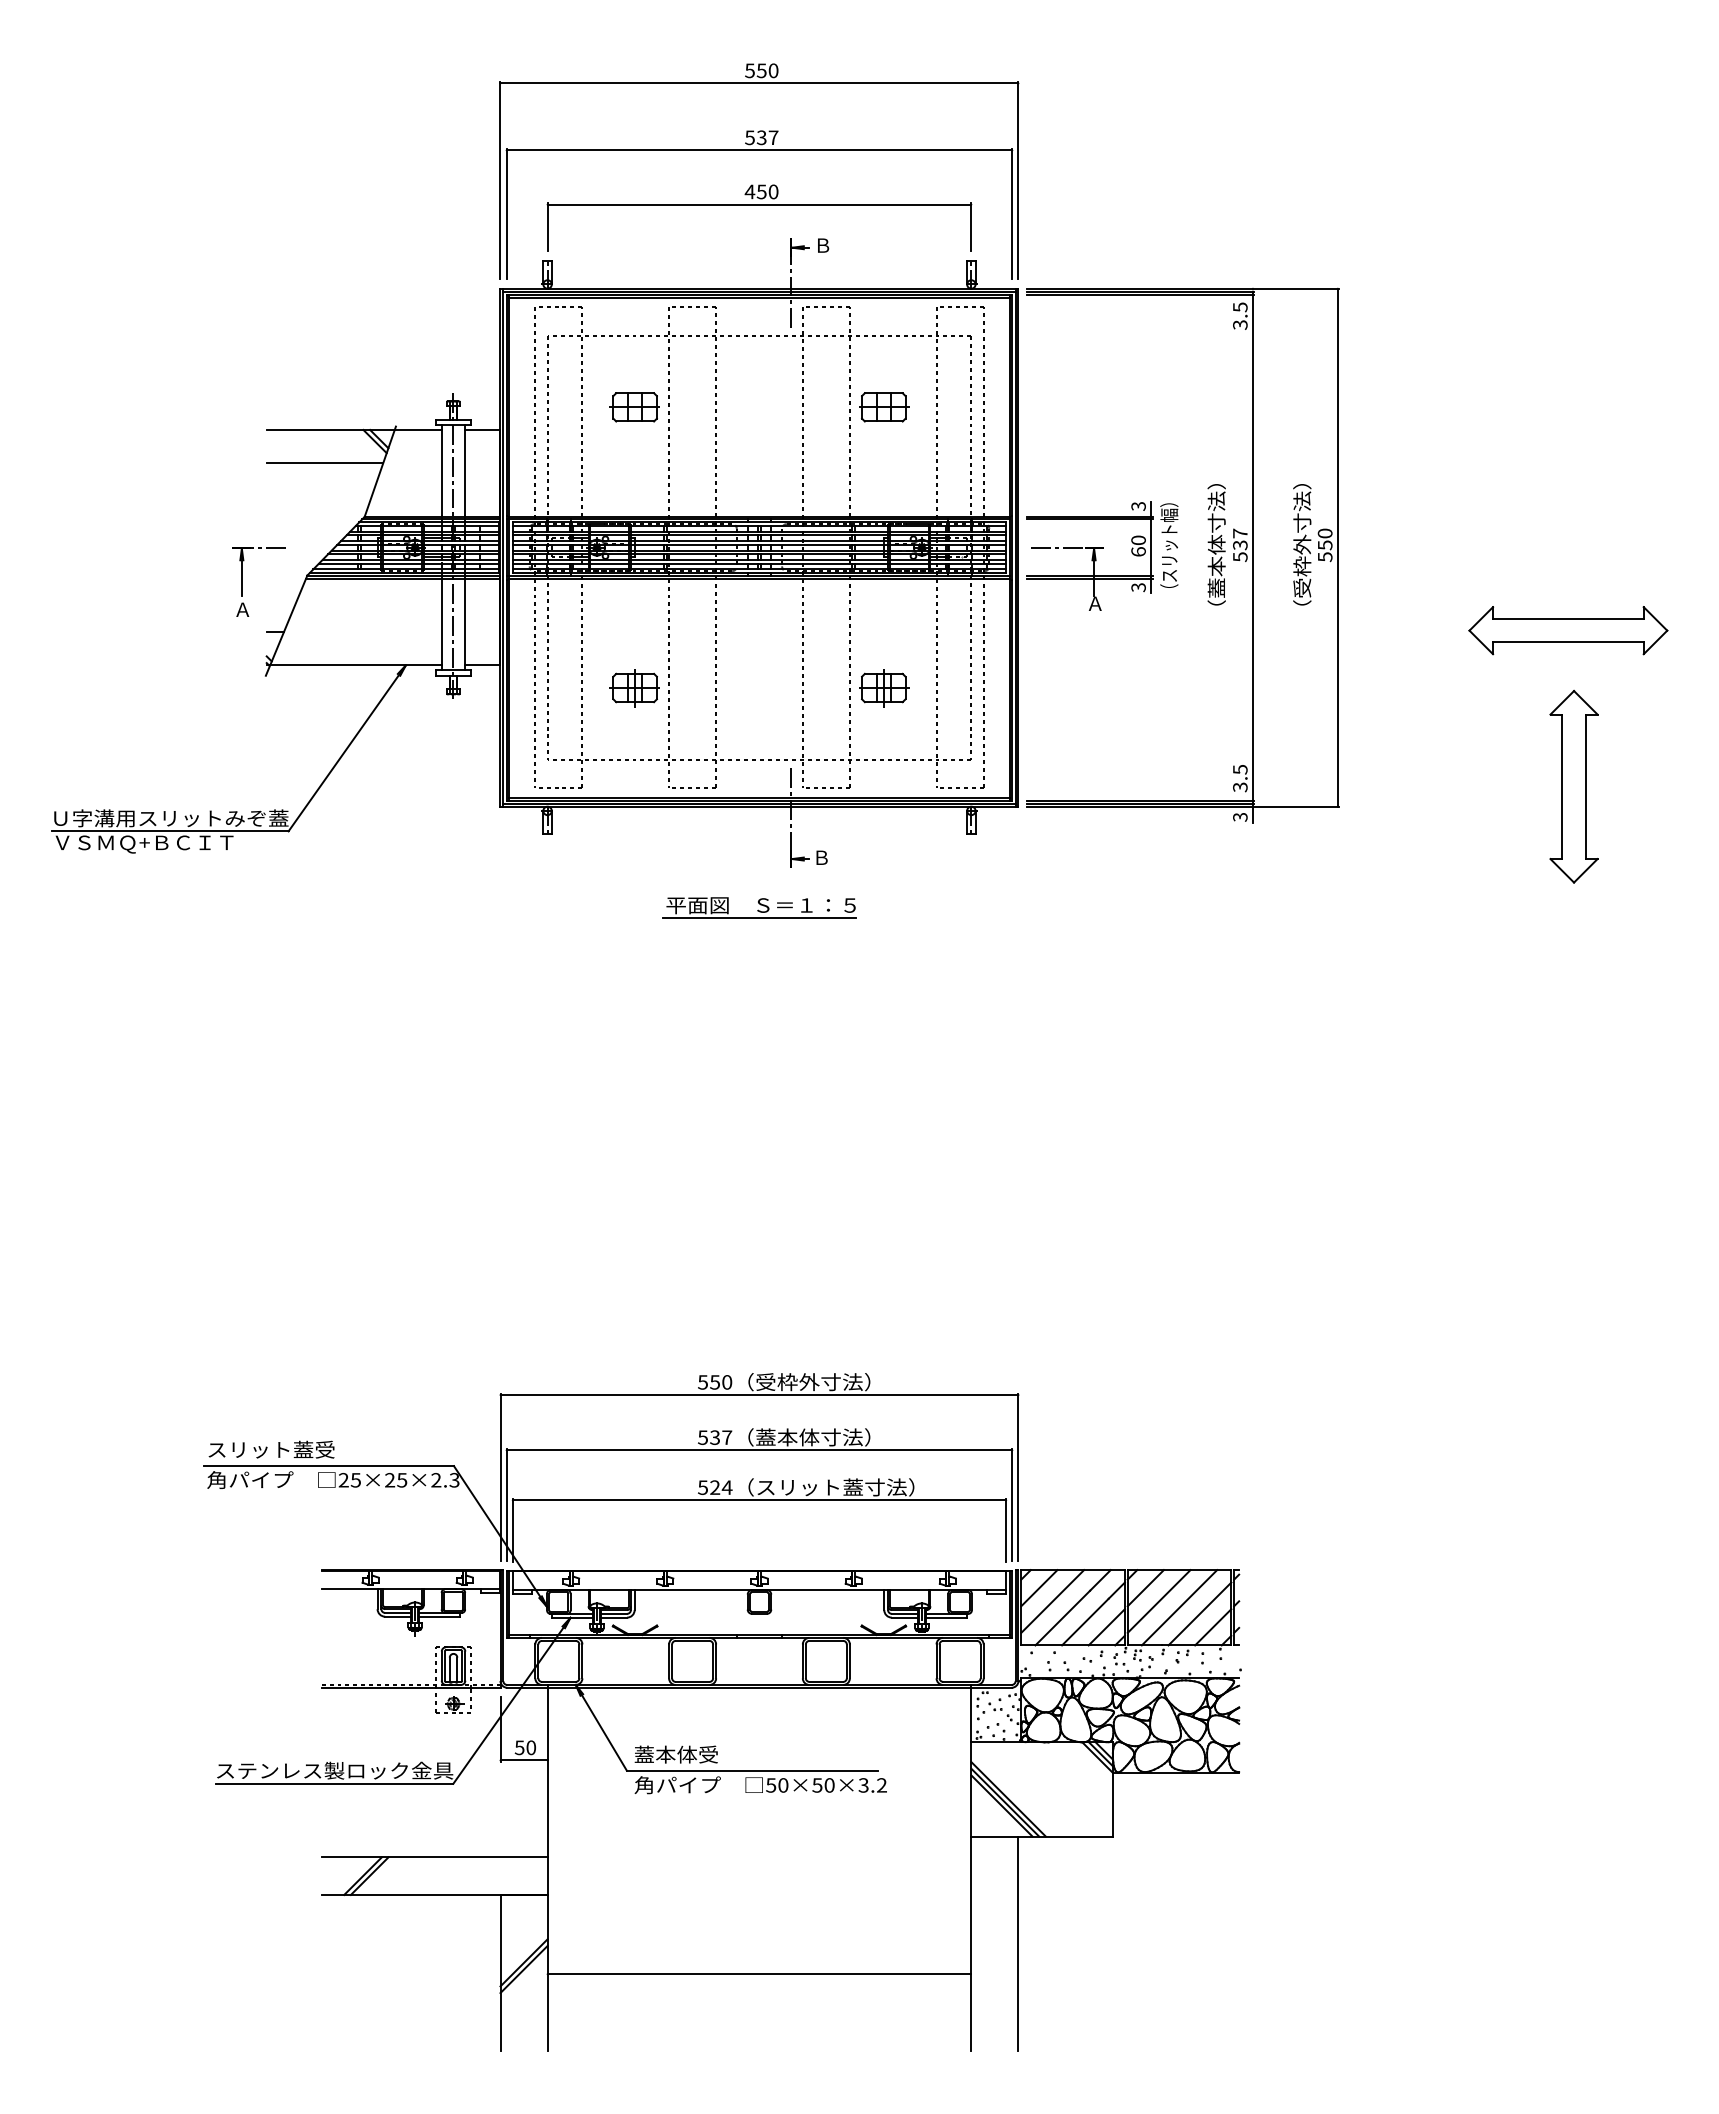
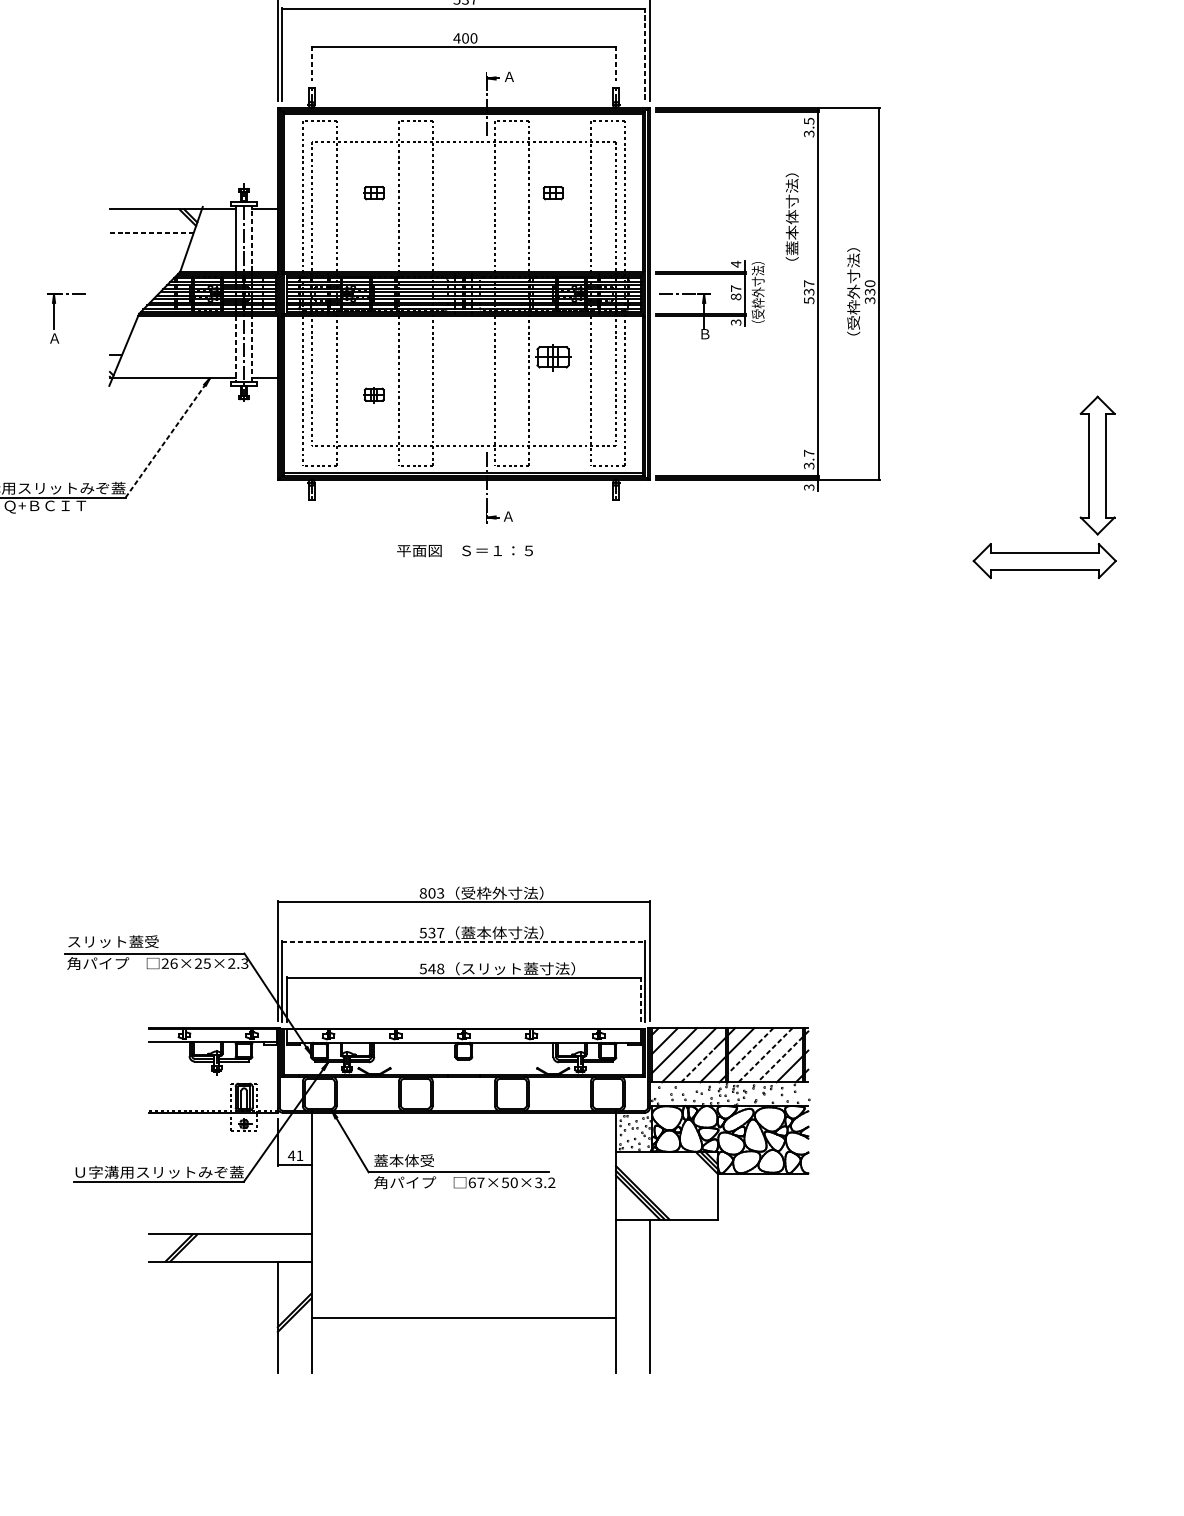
text: (761, 191) -> (465, 38), 450 -> 400
line: (1012, 214) -> (645, 54), solid -> dashed
line: (547, 227) -> (311, 63), solid -> dashed
line: (971, 227) -> (616, 63), solid -> dashed
text: (822, 245) -> (509, 76), Ｂ -> Ａ
part: (634, 407) -> (374, 193), size x0.6
part: (884, 407) -> (553, 193), size x0.6
line: (324, 462) -> (151, 232), solid -> dashed
line: (465, 470) -> (252, 238), solid -> dashed
text: (1138, 506) -> (736, 264), 3 -> 4
text: (1216, 544) -> (792, 216), moved
text: (1138, 545) -> (736, 292), 60 -> 87
text: (1169, 545) -> (758, 292), （スリット幅） -> （受枠外寸法）
text: (1324, 550) -> (869, 295), 550 -> 330
part: (242, 581) -> (54, 318), moved
text: (1094, 603) -> (704, 333), Ａ -> Ｂ
line: (441, 624) -> (235, 349), solid -> dashed
line: (465, 624) -> (252, 349), solid -> dashed
part: (1568, 630) -> (1044, 560), moved
part: (634, 688) -> (374, 395), size x0.6
part: (884, 688) -> (553, 357), moved
line: (347, 748) -> (167, 438), solid -> dashed
text: (1240, 769) -> (809, 453), 3.5 -> 3.7
part: (1573, 786) -> (1097, 465), moved
text: (821, 857) -> (508, 516), Ｂ -> Ａ
line: (759, 918) -> (463, 560), removed
text: (715, 1382) -> (432, 893), 550 -> 803
line: (759, 1450) -> (463, 942), solid -> dashed
text: (355, 1480) -> (173, 963), 25×25×2.3 -> 26×25×2.3
text: (720, 1487) -> (435, 968), 524 -> 548
line: (1006, 1530) -> (641, 999), solid -> dashed
line: (1158, 1601) -> (750, 1050), solid -> dashed
line: (1179, 1608) -> (765, 1055), solid -> dashed
line: (1199, 1614) -> (779, 1060), solid -> dashed
line: (1085, 1622) -> (697, 1065), solid -> dashed
text: (525, 1747) -> (295, 1155), 50 -> 41
text: (335, 1770) -> (159, 1172), ステンレス製ロック金具 -> Ｕ字溝用スリットみぞ蓋
text: (777, 1785) -> (476, 1182), 50×50×3.2 -> 67×50×3.2

